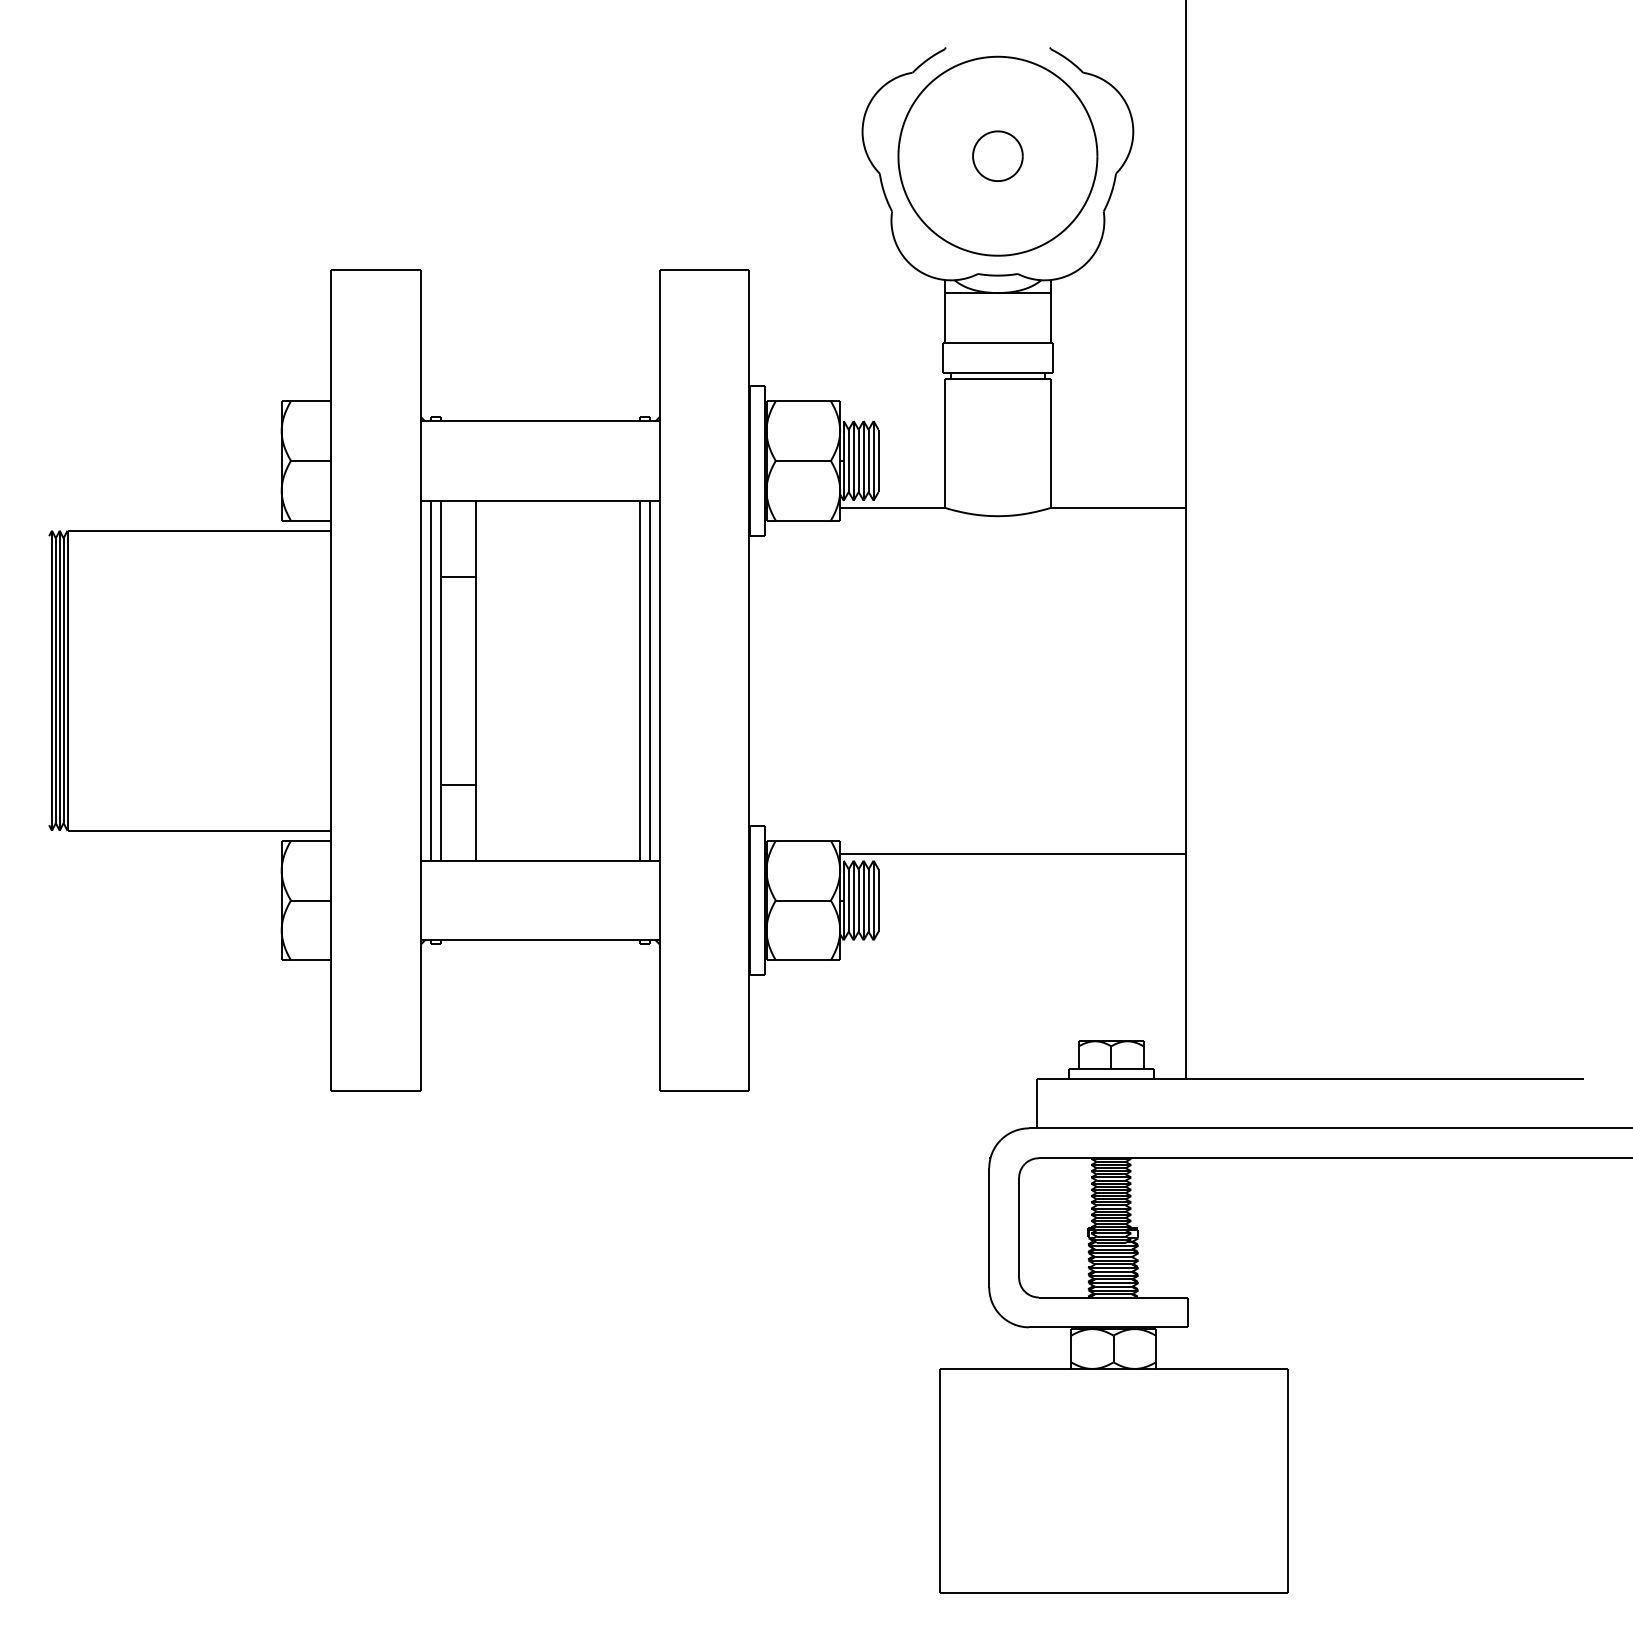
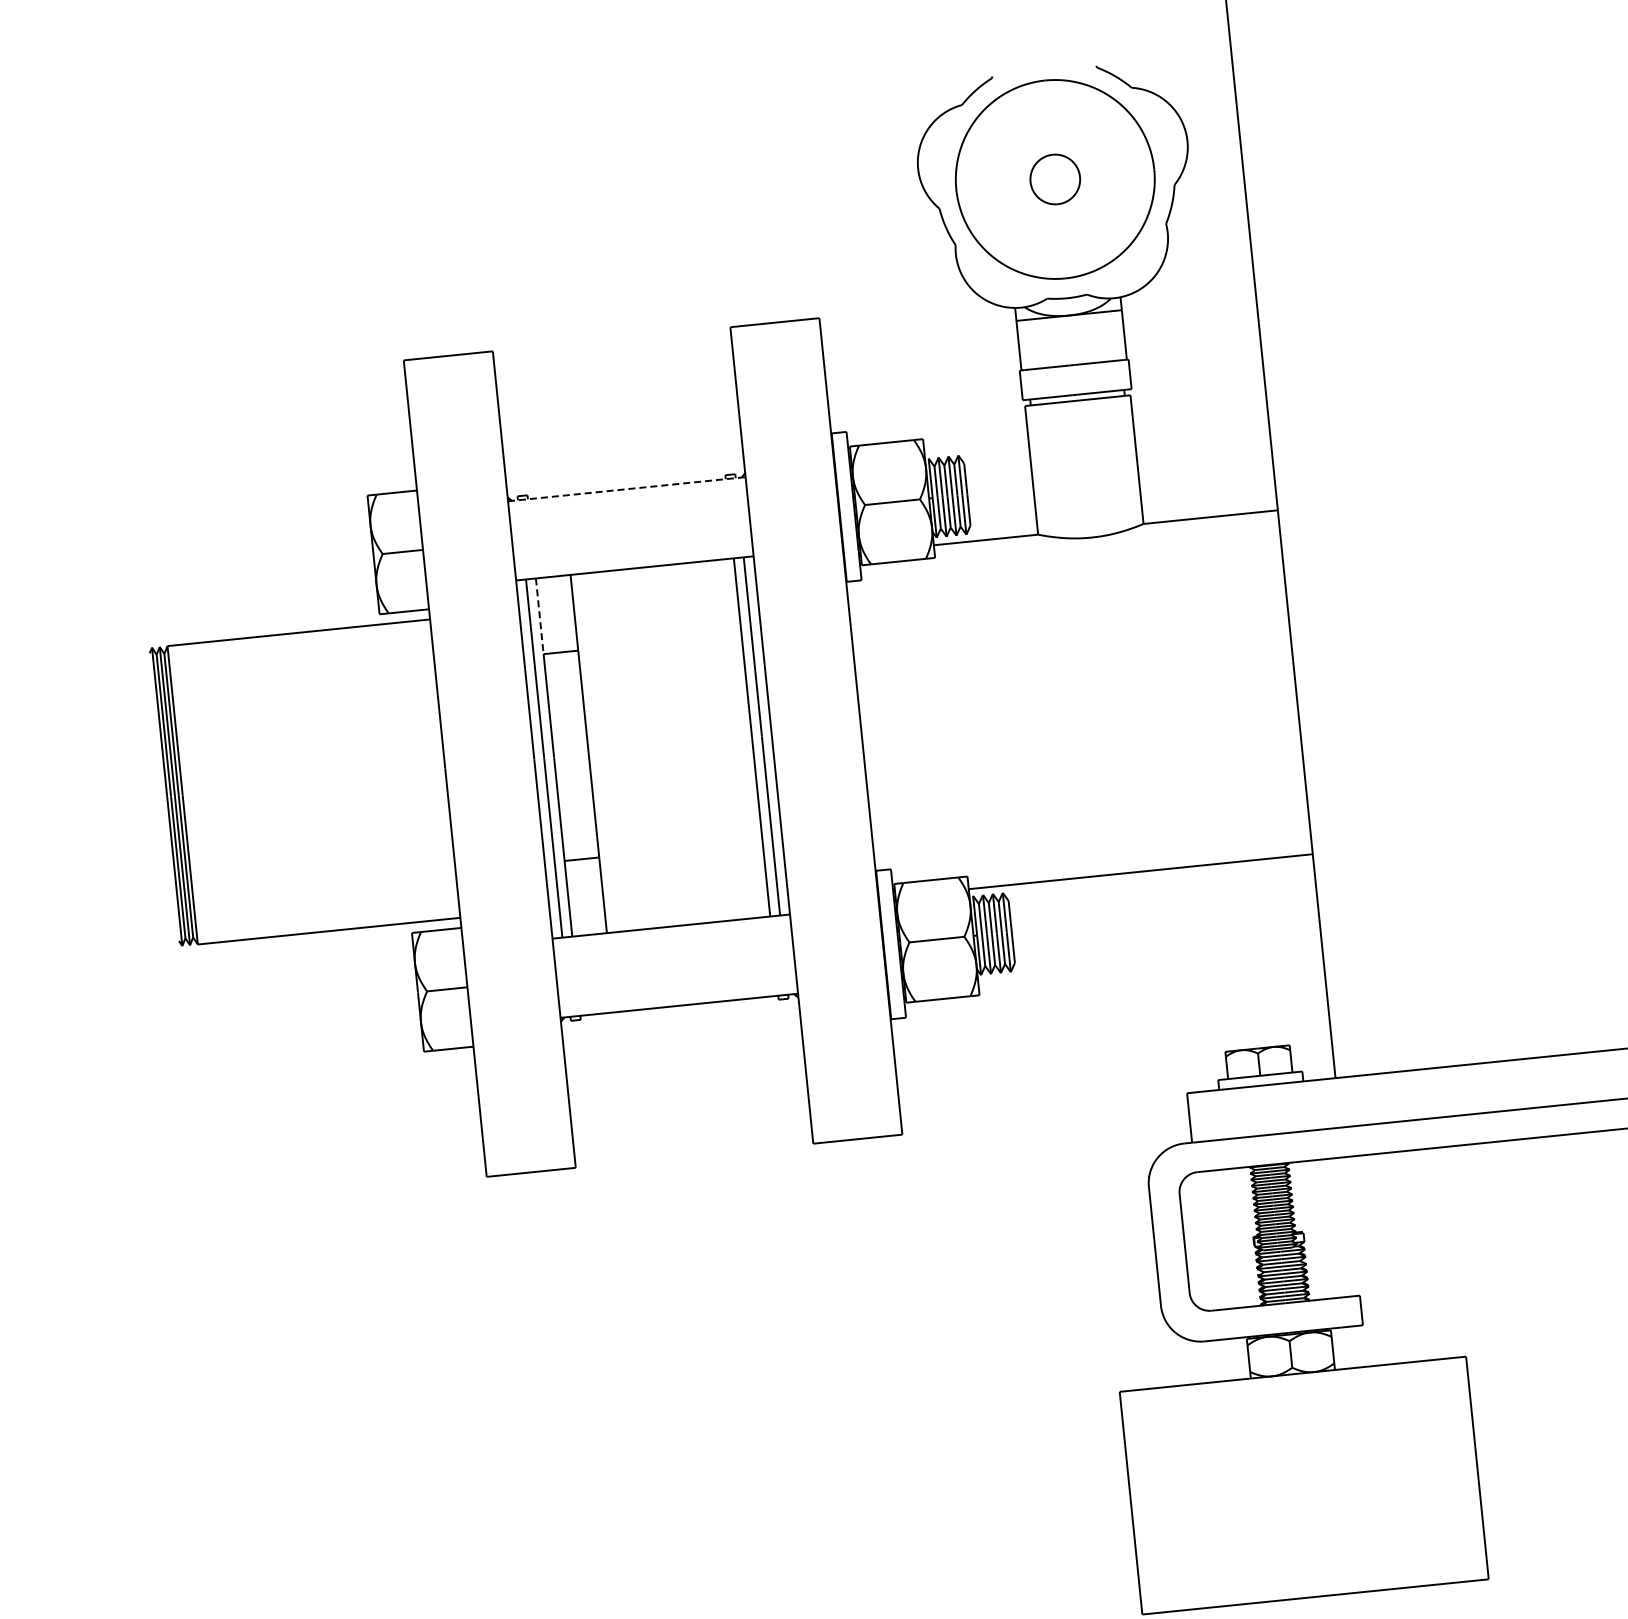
line: (540, 421) -> (627, 489), solid -> dashed
line: (440, 539) -> (539, 617), solid -> dashed

